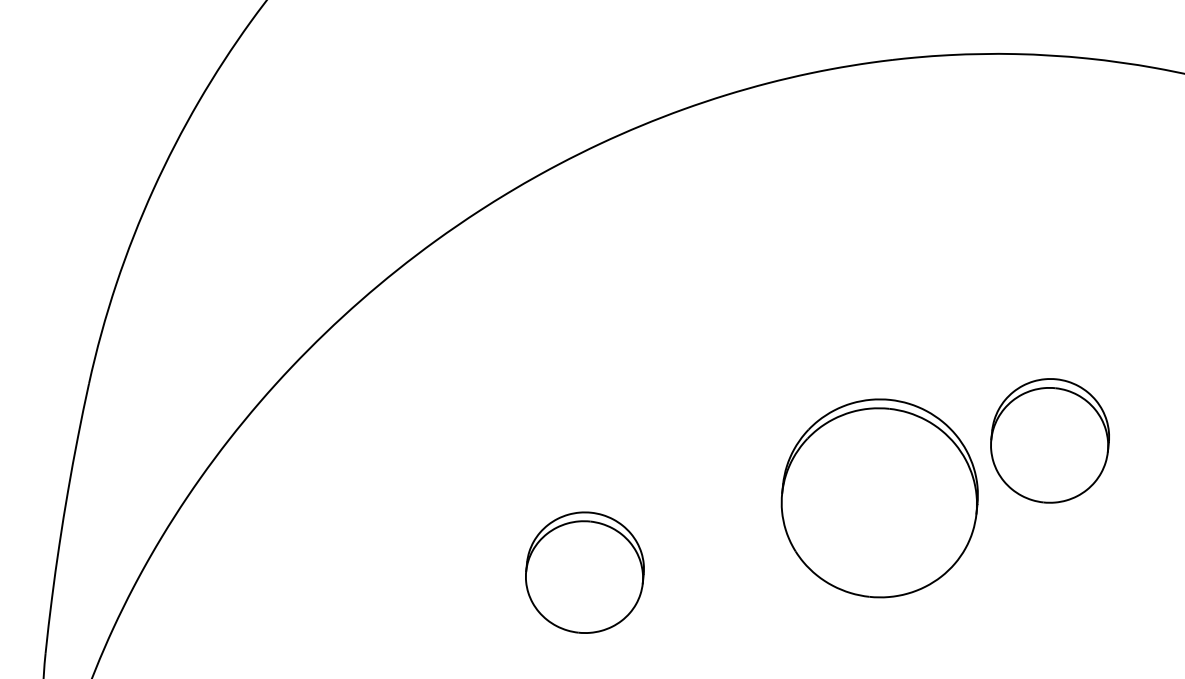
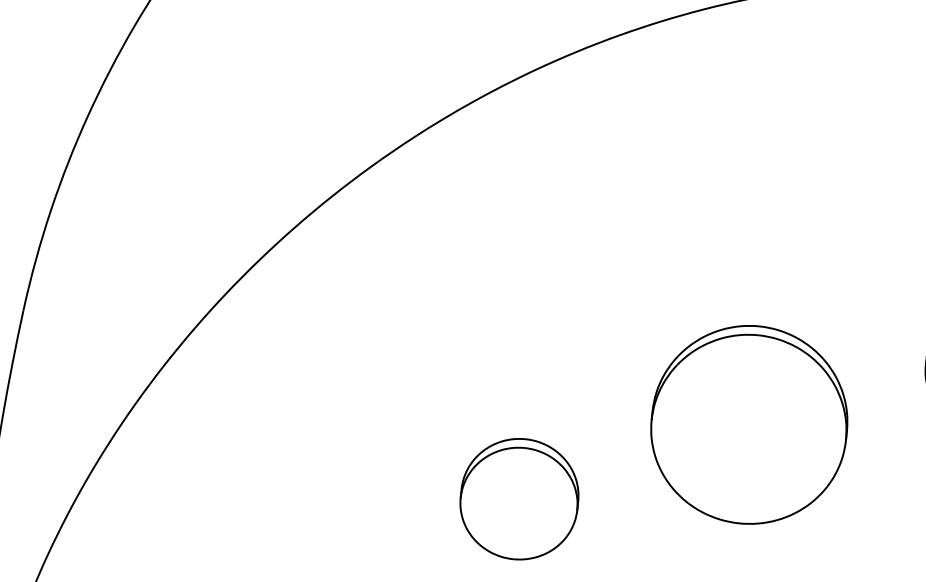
part: (879, 498) -> (749, 425), moved

